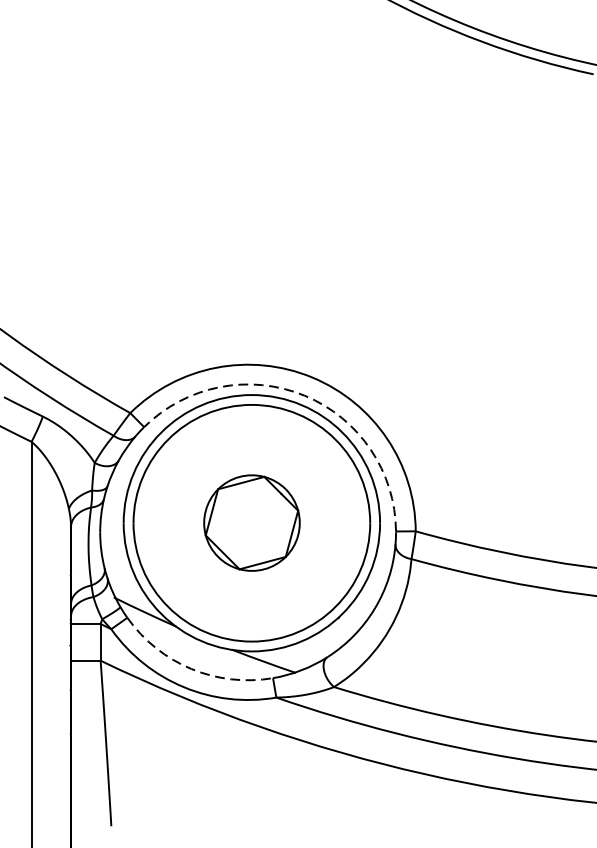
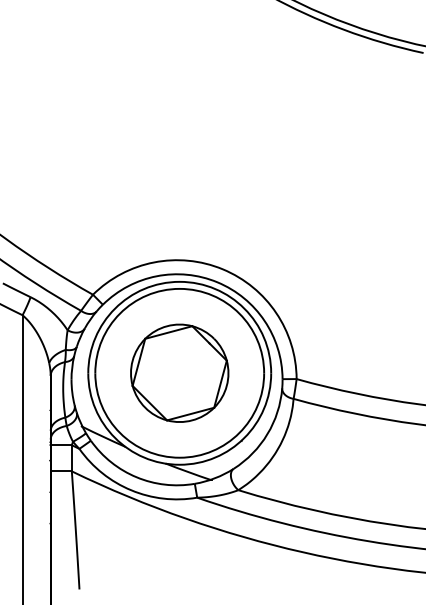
arc: (304, 395) -> (217, 282), dashed -> solid
part: (251, 522) -> (179, 372), size x1.43
arc: (191, 669) -> (136, 477), dashed -> solid

